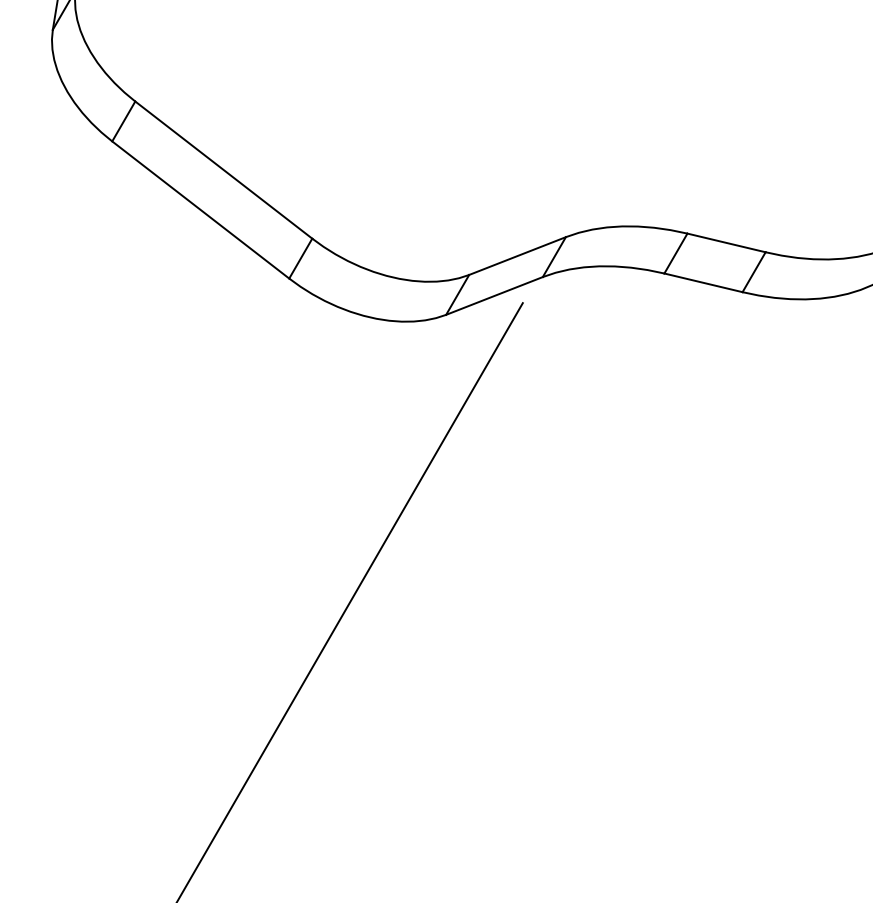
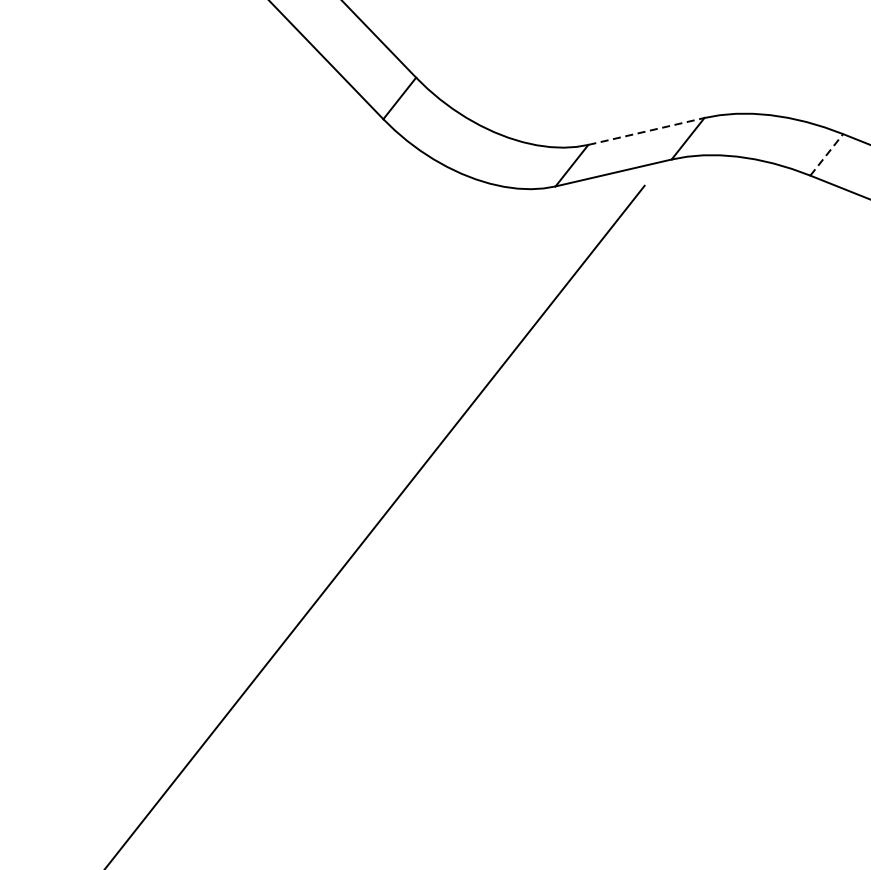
line: (676, 253) -> (827, 154), solid -> dashed
line: (517, 256) -> (646, 131), solid -> dashed

